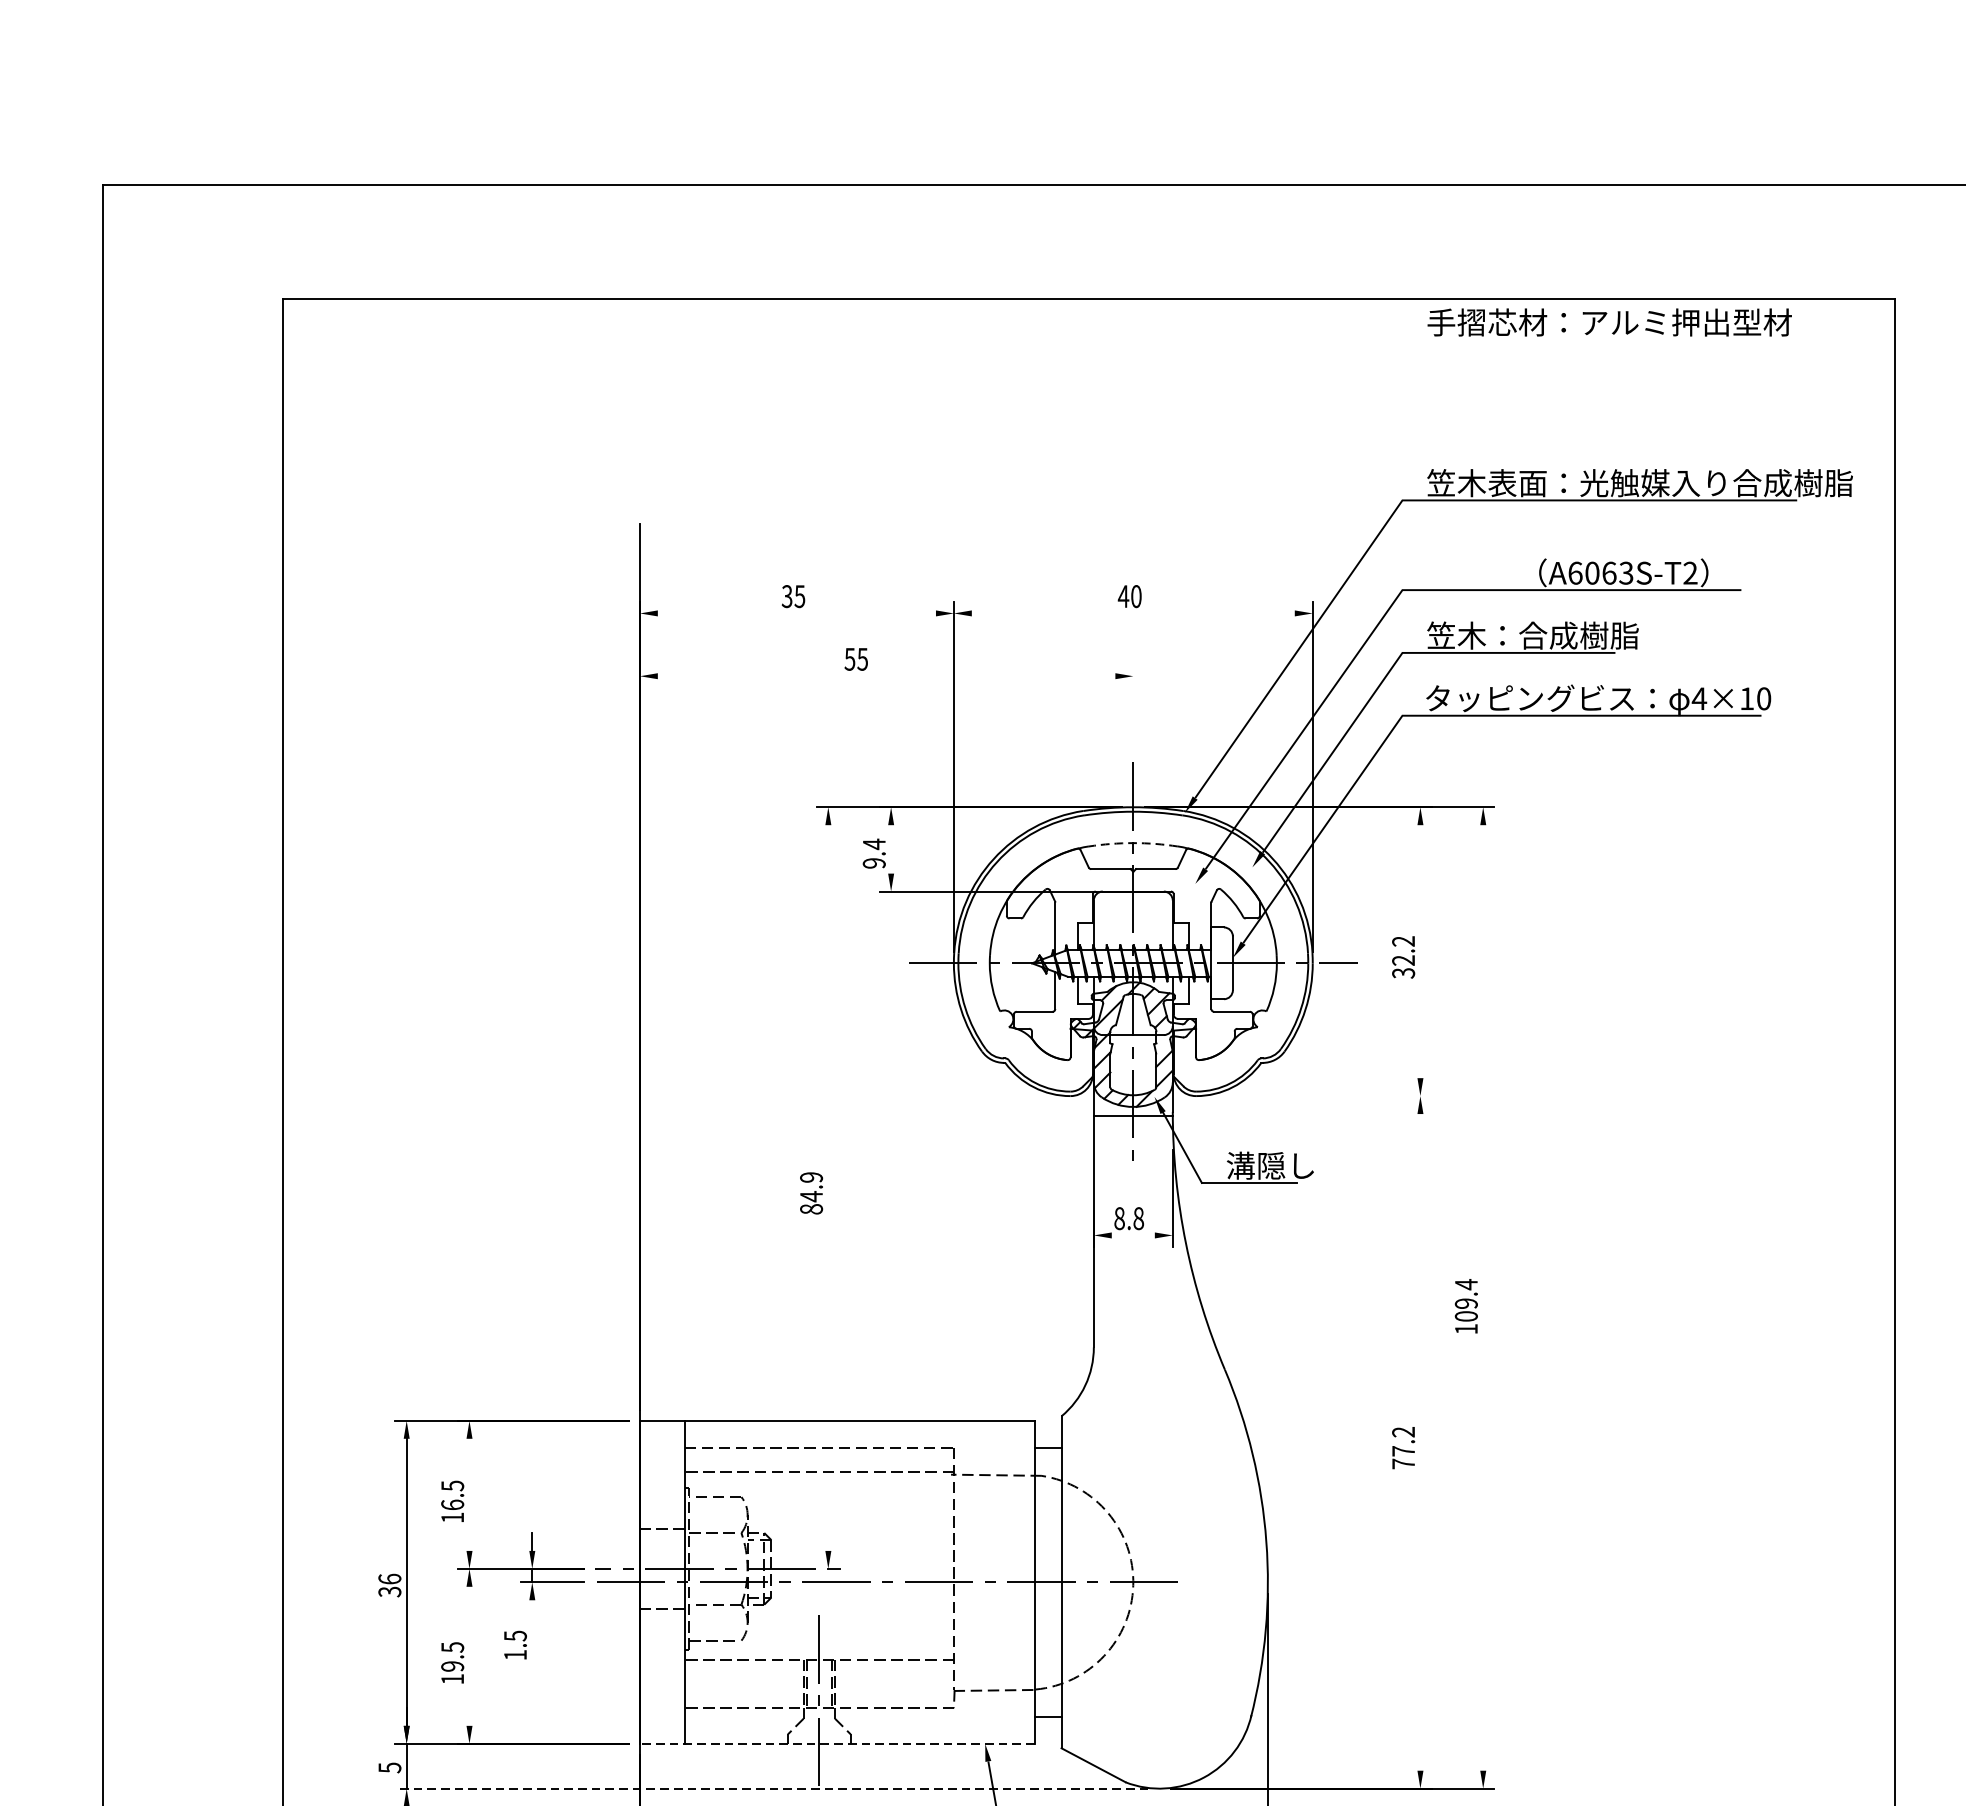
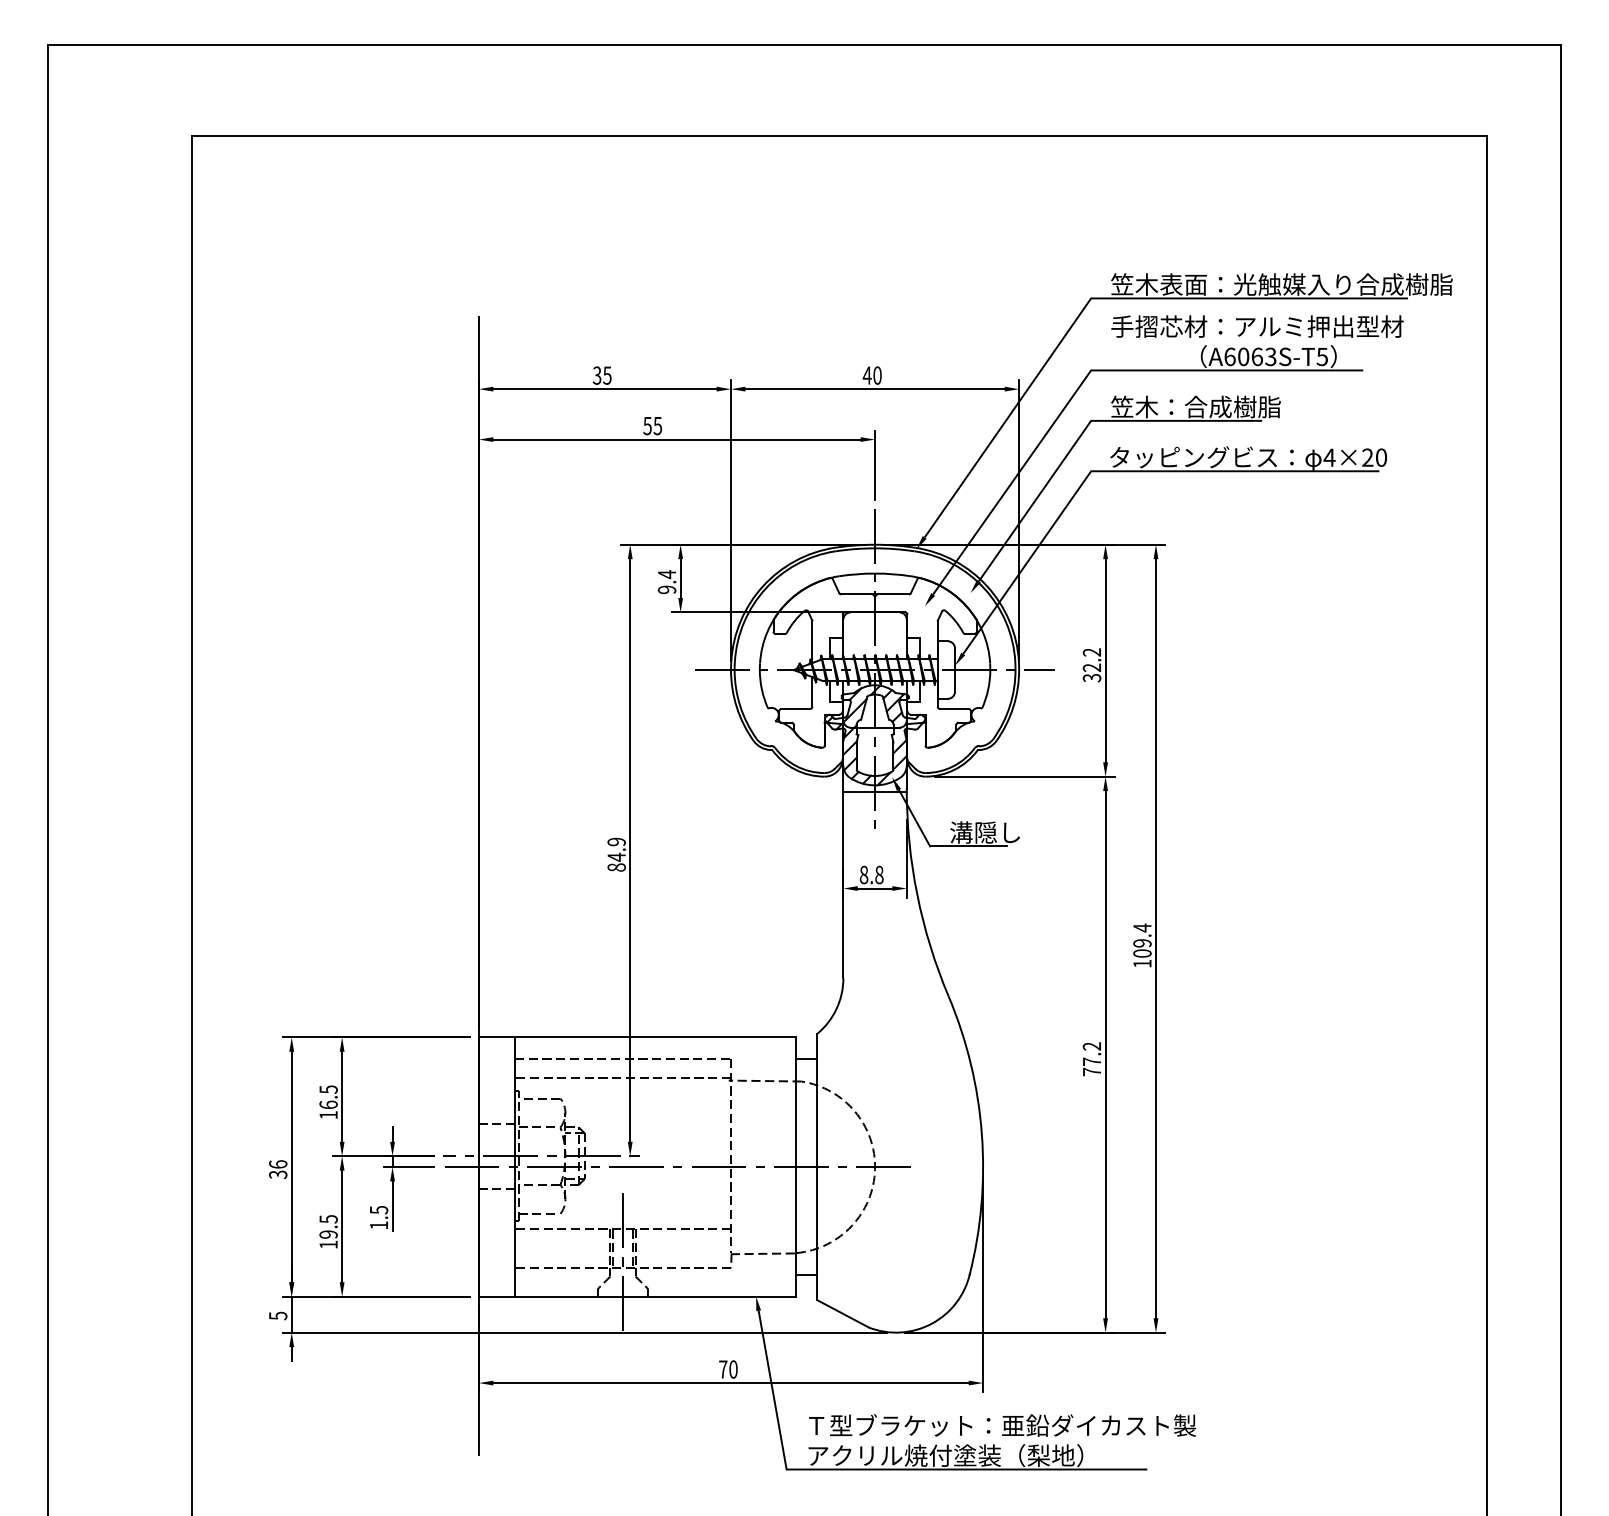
text: (1609, 322) -> (1257, 326), moved
text: (1690, 572) -> (1322, 356), A6063S-T2 -> A6063S-T5
line: (796, 613) -> (604, 389), added
line: (1132, 613) -> (874, 389), added
line: (885, 676) -> (676, 439), added
text: (1746, 698) -> (1367, 457), 4×10 -> 4×20
line: (1133, 707) -> (875, 464), added
arc: (1133, 843) -> (875, 573), dashed -> solid
line: (890, 849) -> (680, 578), added
line: (1420, 951) -> (1105, 660), added
line: (1319, 1095) -> (1024, 776), added
line: (828, 1188) -> (630, 850), added
line: (1132, 1235) -> (874, 888), added
line: (1482, 1297) -> (1155, 938), added
line: (1420, 1442) -> (1105, 1054), added
line: (469, 1494) -> (342, 1096), added
line: (532, 1631) -> (392, 1206), added
line: (469, 1656) -> (342, 1226), added
line: (836, 1743) -> (636, 1296), dashed -> solid
line: (771, 1788) -> (584, 1332), dashed -> solid

